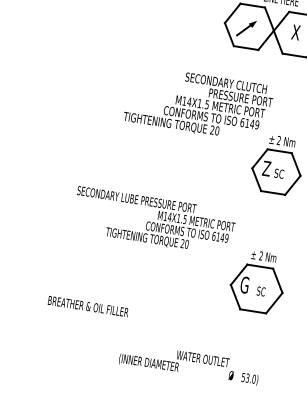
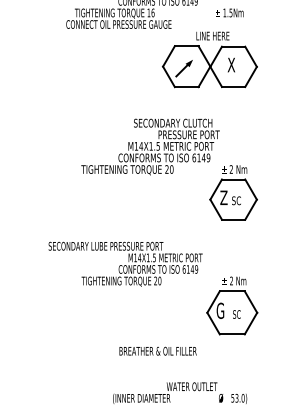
text: (87, 305) -> (157, 350), moved

